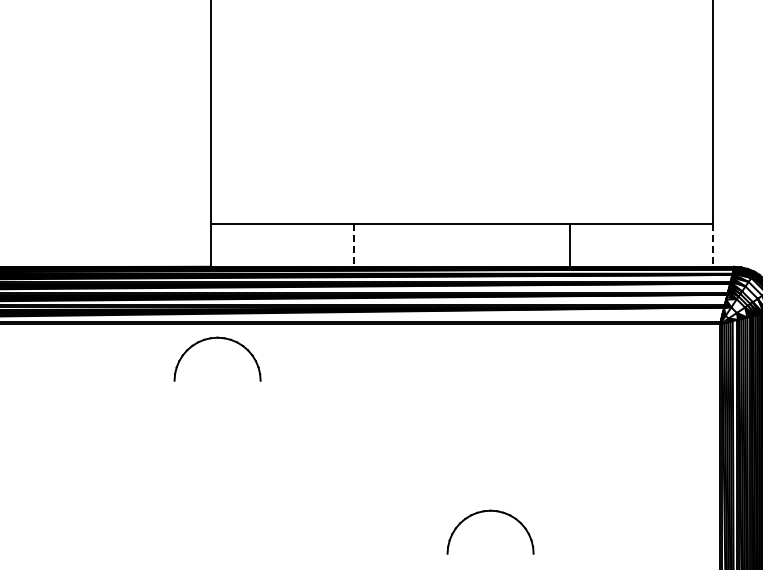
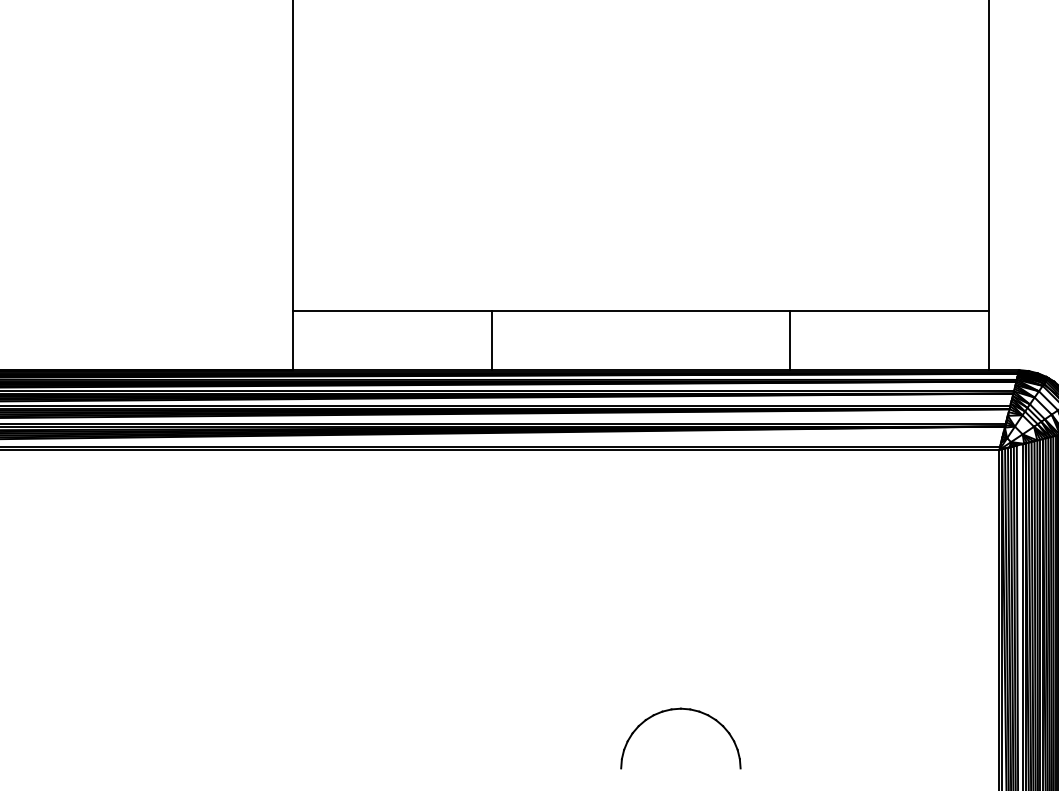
line: (354, 245) -> (492, 340), dashed -> solid
line: (712, 245) -> (988, 340), dashed -> solid
part: (211, 339) -> (293, 471), removed

